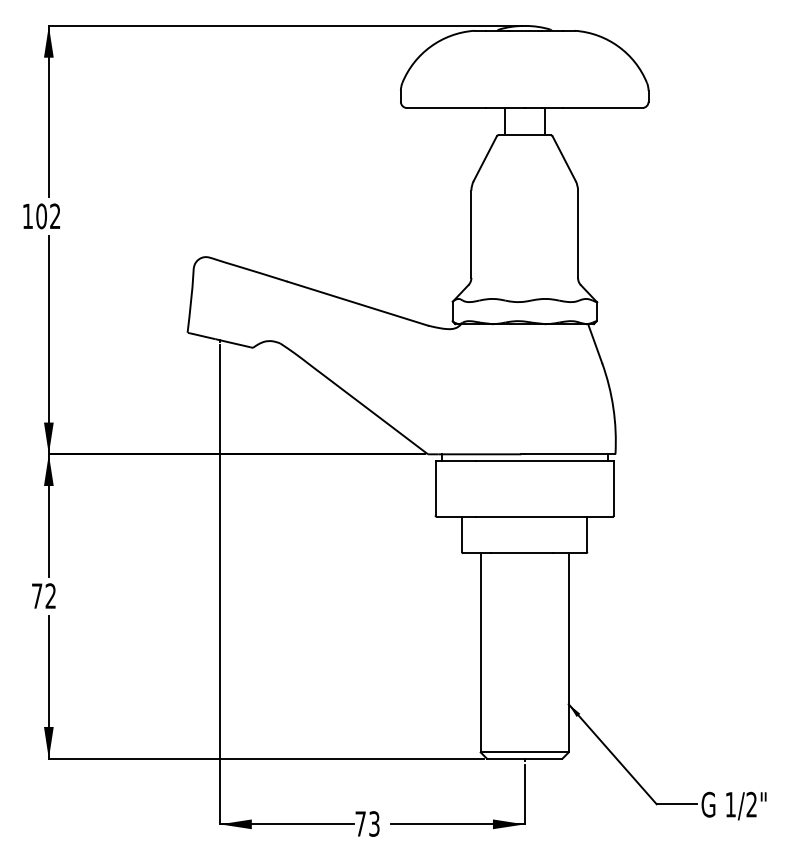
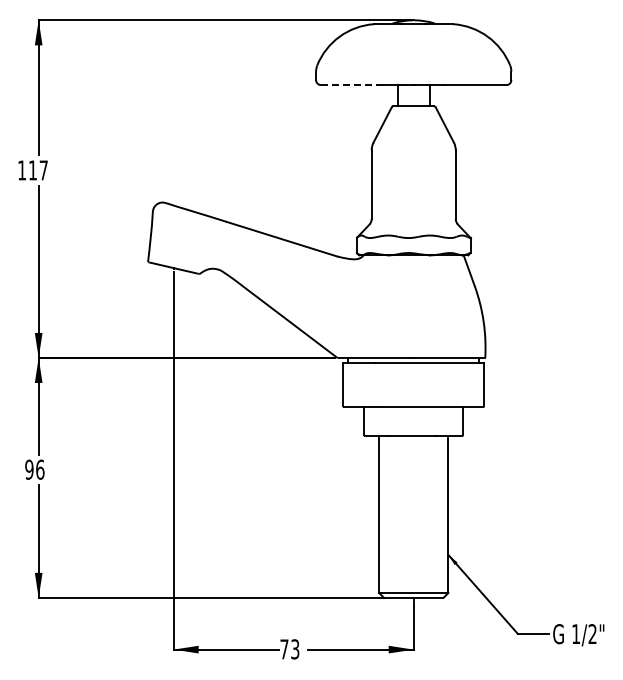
line: (445, 108) -> (351, 85), solid -> dashed
text: (47, 216) -> (37, 170), 102 -> 117
text: (43, 595) -> (34, 469), 72 -> 96

